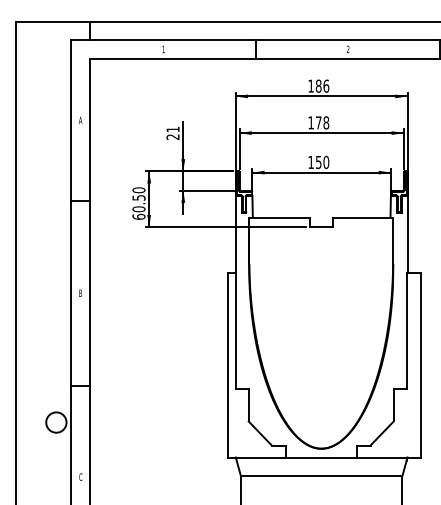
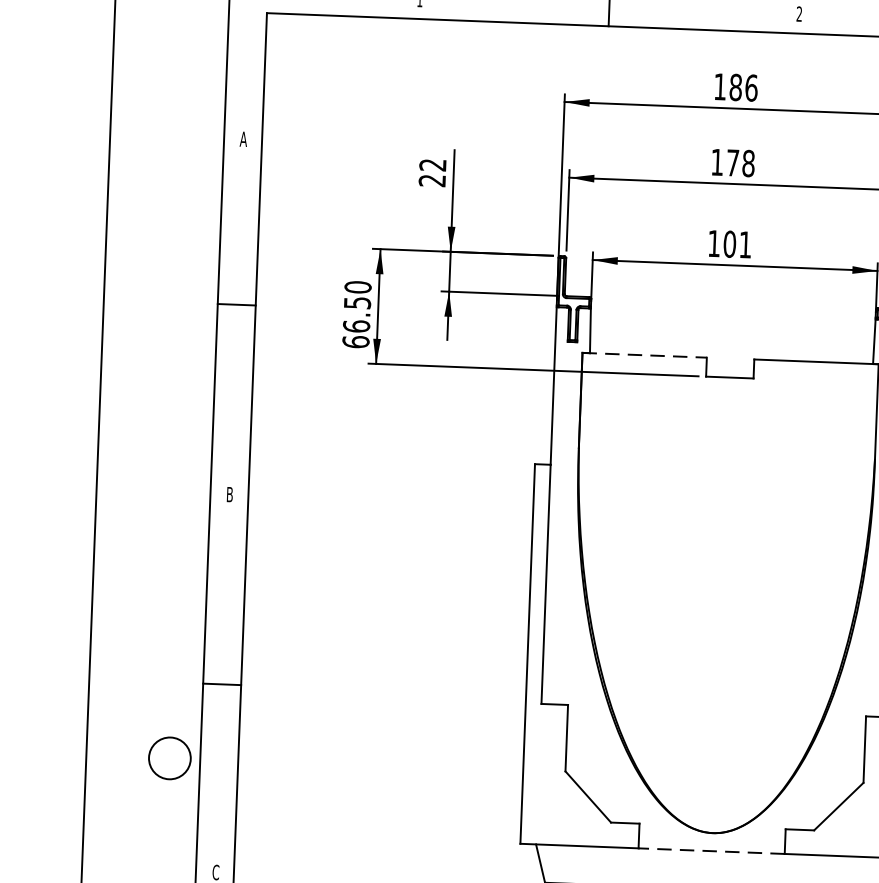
text: (172, 129) -> (431, 164), 21 -> 22
text: (322, 162) -> (737, 244), 150 -> 101
text: (138, 209) -> (355, 326), 60.50 -> 66.50
line: (279, 217) -> (644, 354), solid -> dashed
line: (321, 457) -> (712, 851), solid -> dashed

